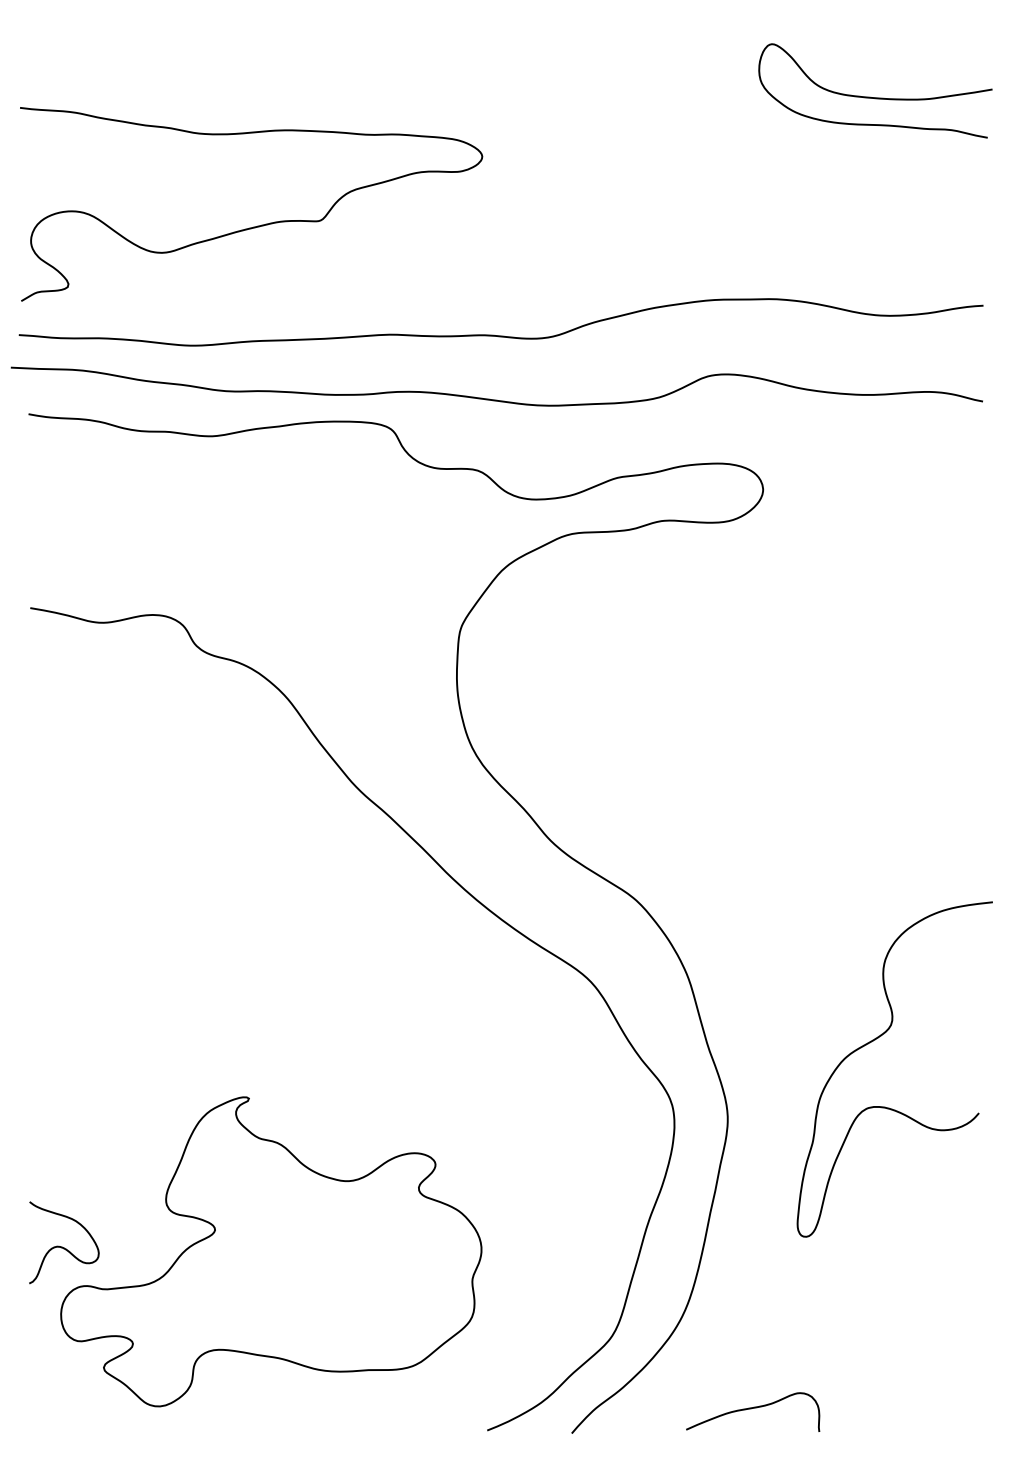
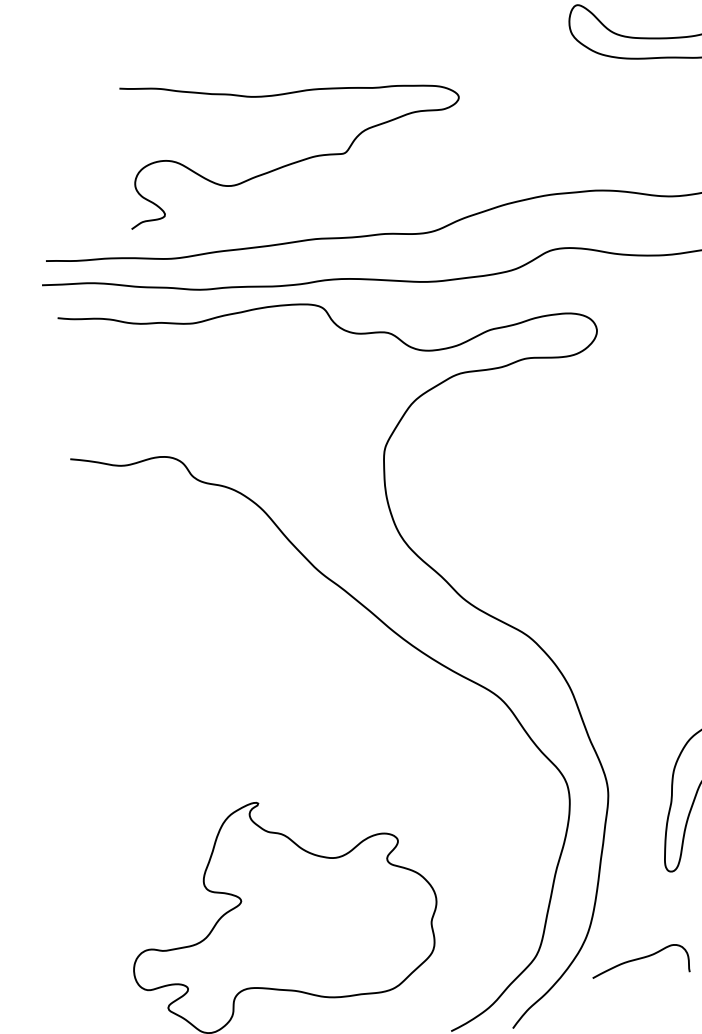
curve: (257, 225) -> (299, 160), moved
curve: (62, 1246) -> (131, 922), removed
curve: (751, 1409) -> (639, 959), moved

